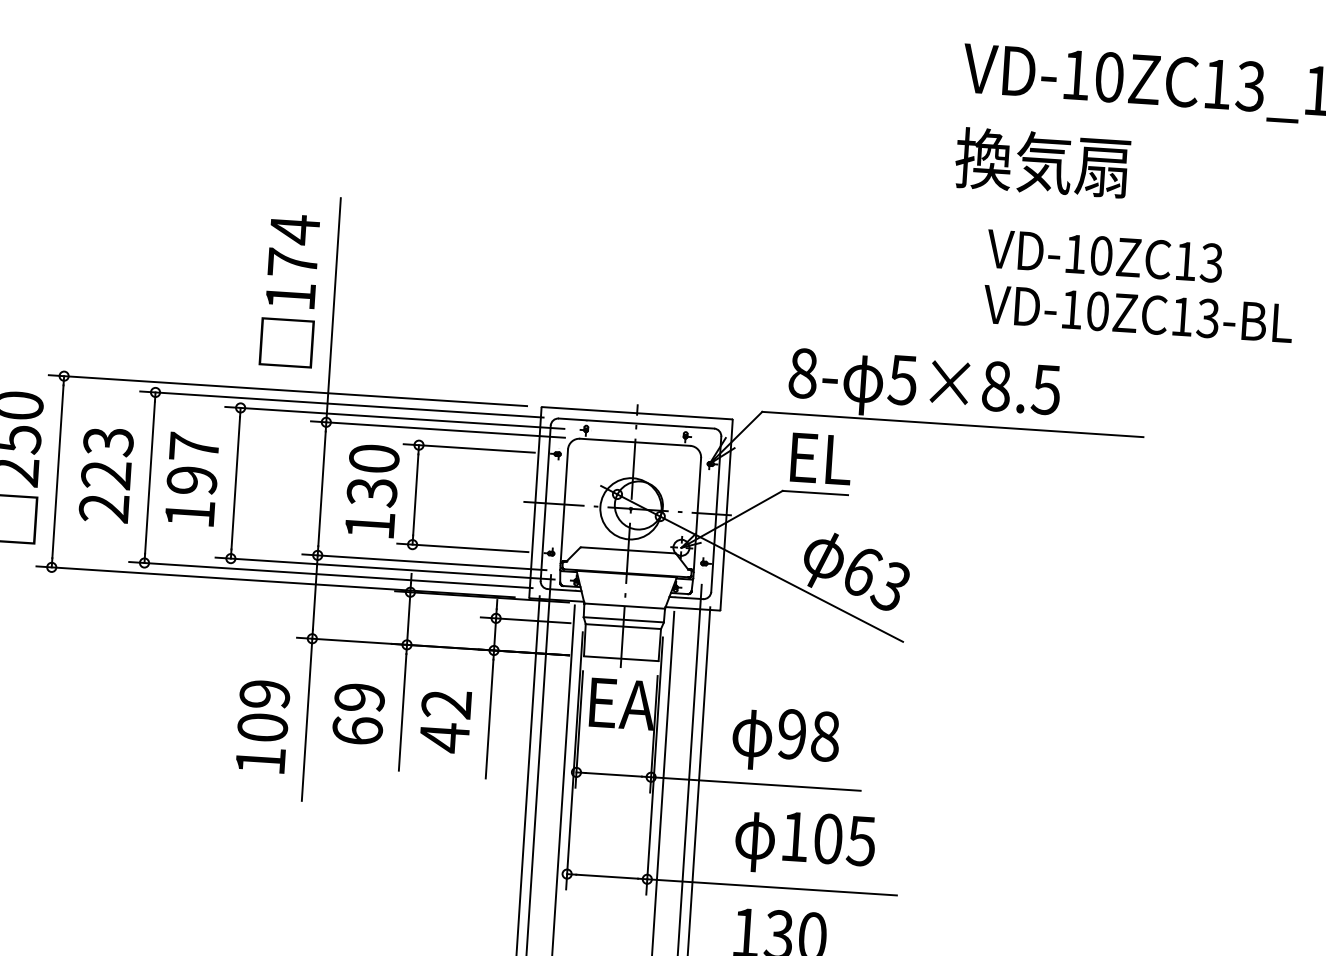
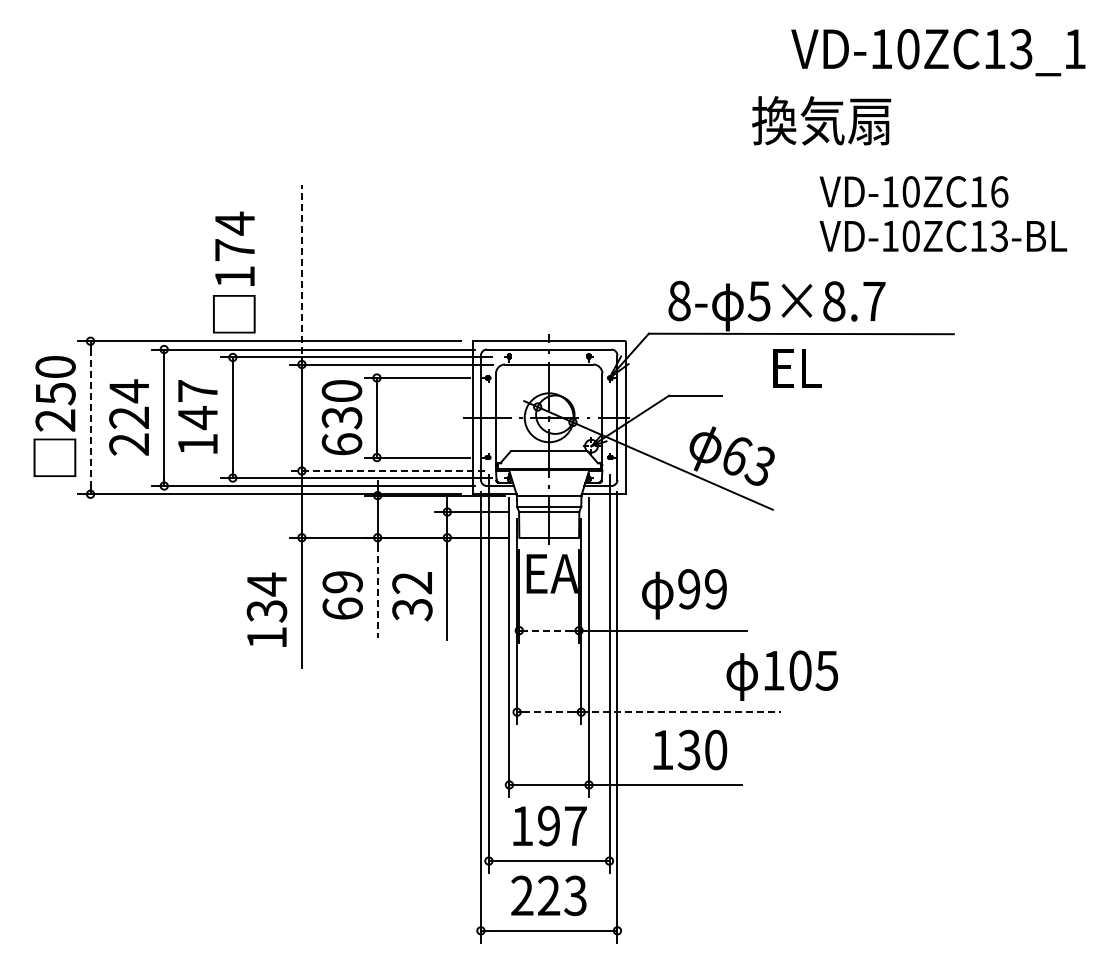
text: (1042, 162) -> (821, 120), moved
text: (1211, 262) -> (999, 191), VD-10ZC13 -> VD-10ZC16
text: (290, 290) -> (234, 272), moved
line: (333, 309) -> (301, 274), solid -> dashed
text: (1045, 389) -> (873, 301), 5×8.5 -> 5×8.7
text: (108, 442) -> (129, 391), 223 -> 224
text: (821, 459) -> (797, 368), moved
line: (57, 472) -> (90, 418), solid -> dashed
text: (191, 481) -> (197, 418), 197 -> 147
text: (369, 525) -> (341, 444), 130 -> 630
line: (424, 562) -> (387, 471), solid -> dashed
text: (263, 710) -> (266, 597), 109 -> 134
line: (402, 712) -> (377, 591), solid -> dashed
text: (824, 736) -> (715, 589), 98 -> 99
text: (444, 737) -> (412, 609), 42 -> 32
line: (614, 774) -> (549, 630), solid -> dashed
text: (805, 843) -> (782, 675), moved
line: (607, 877) -> (549, 712), solid -> dashed
line: (772, 887) -> (681, 712), solid -> dashed

